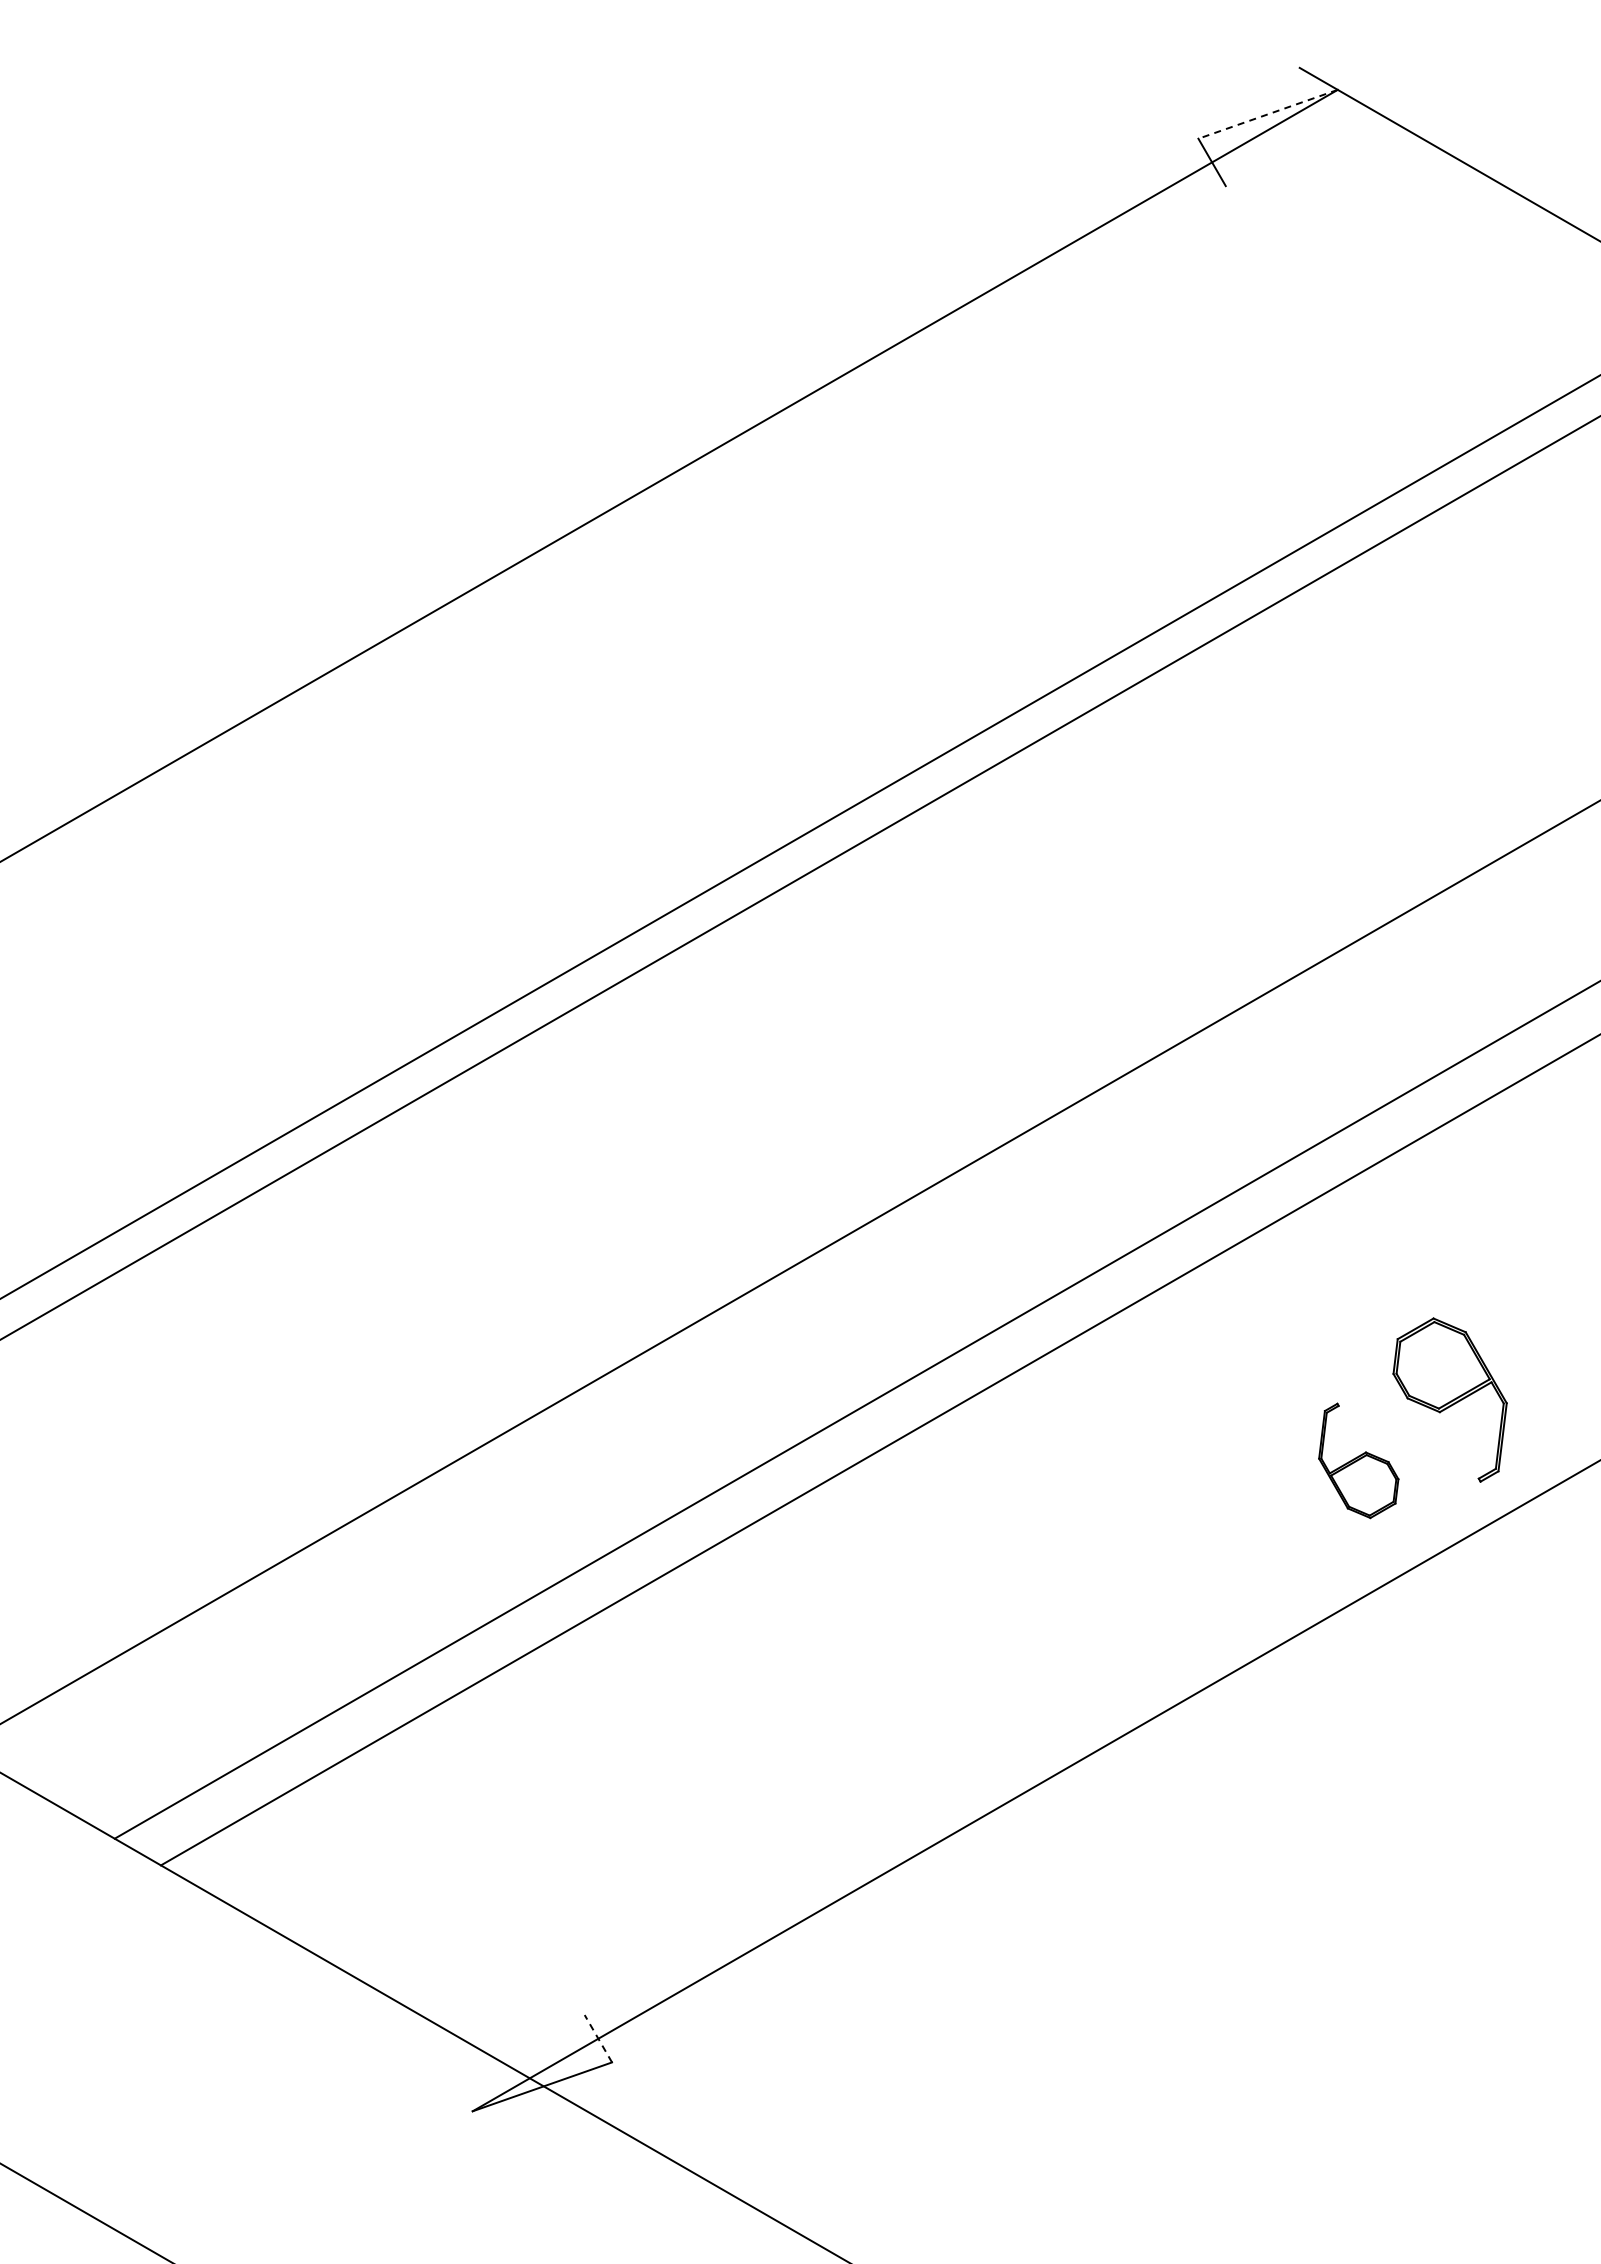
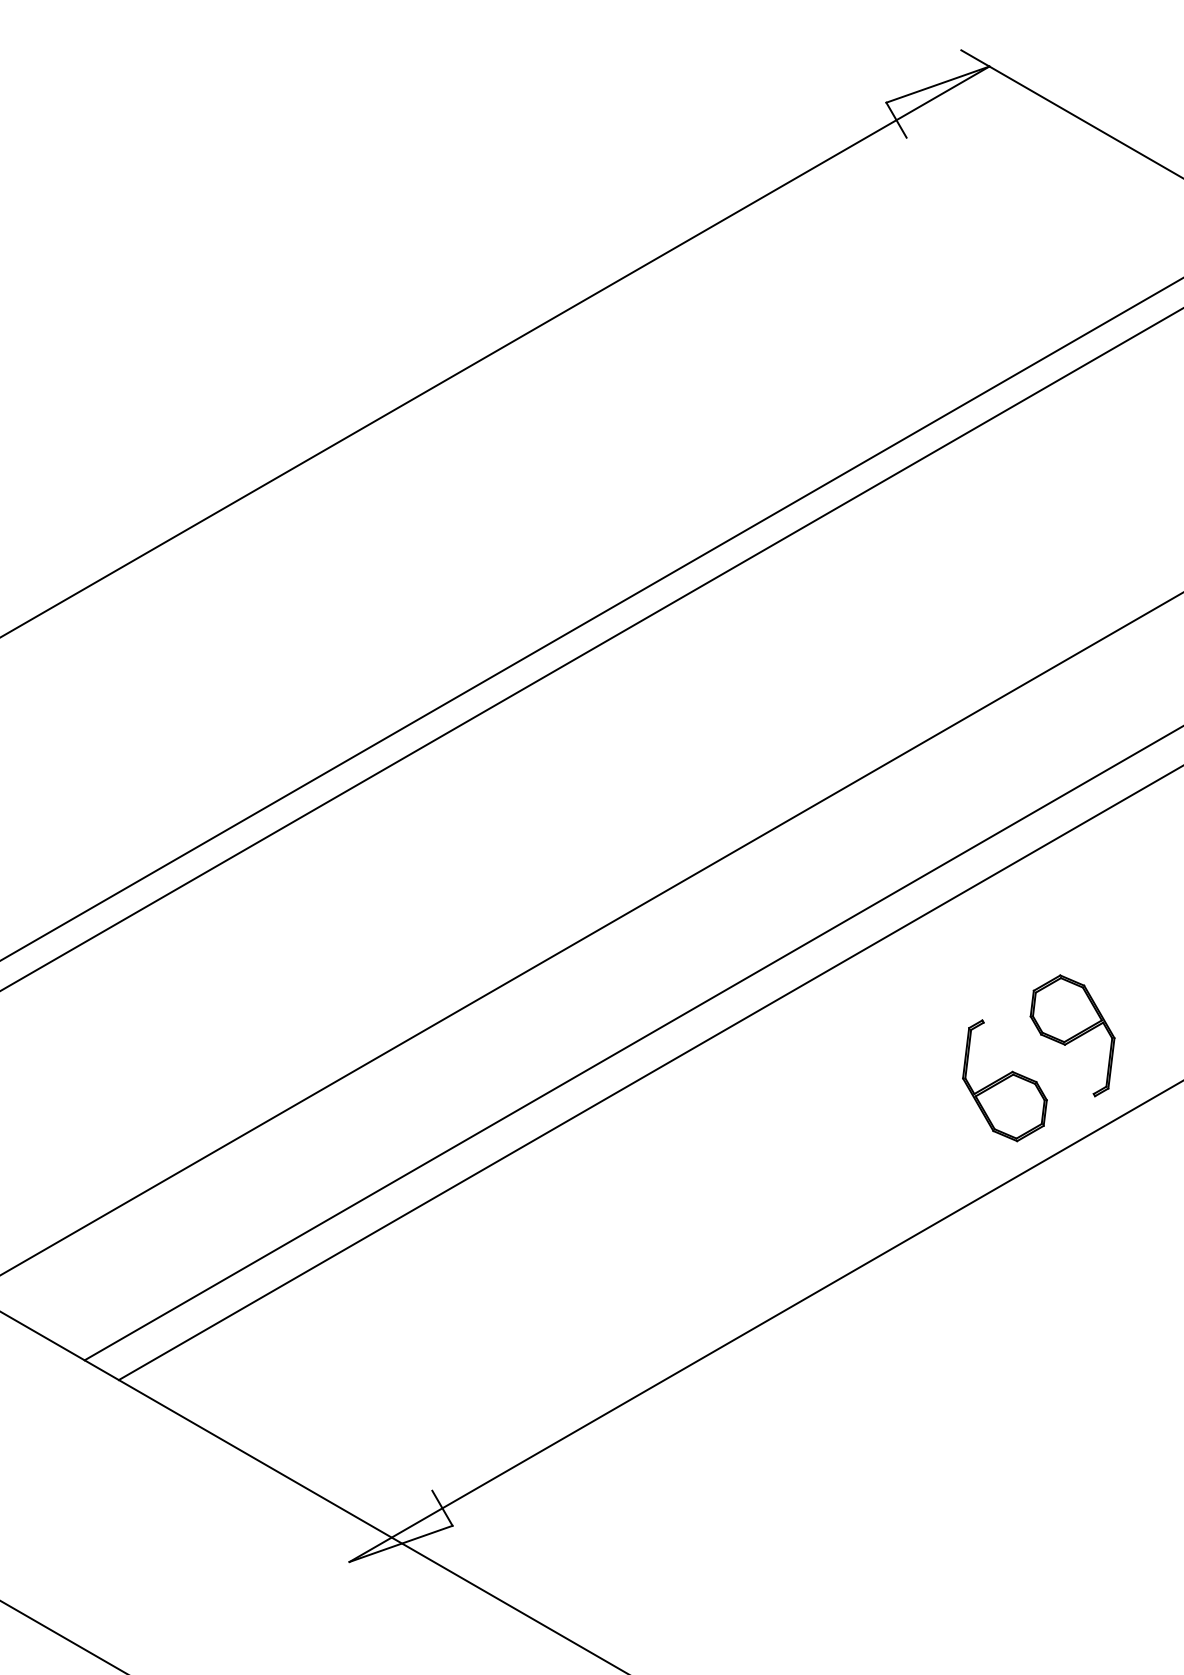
line: (1268, 114) -> (938, 84), dashed -> solid
part: (1358, 1460) -> (1004, 1080), size x1.43
line: (598, 2038) -> (442, 1508), dashed -> solid

